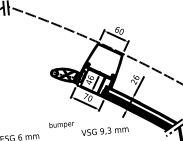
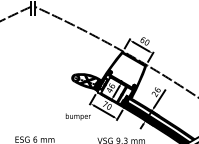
text: (60, 124) -> (77, 116), moved

